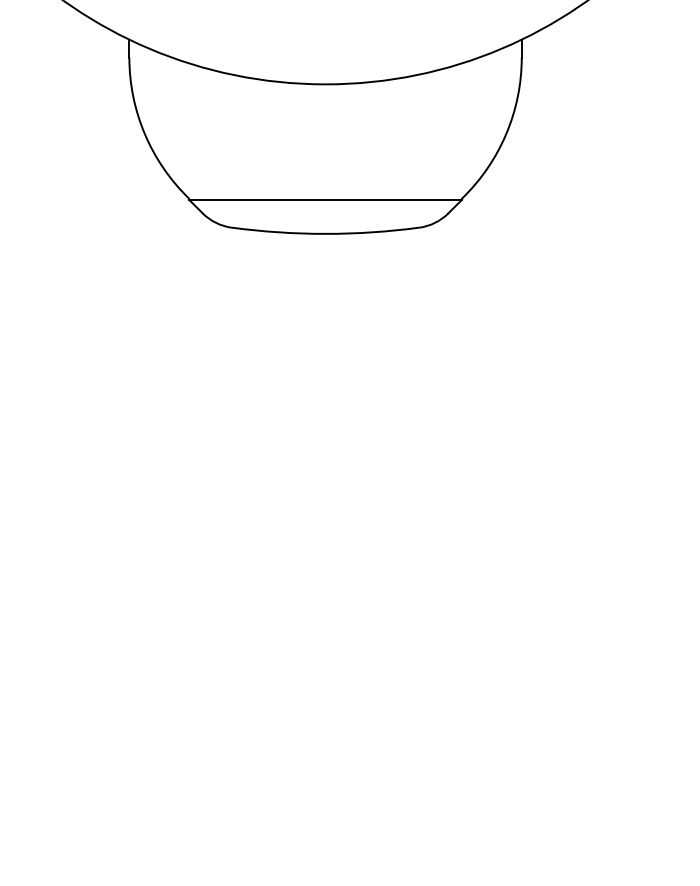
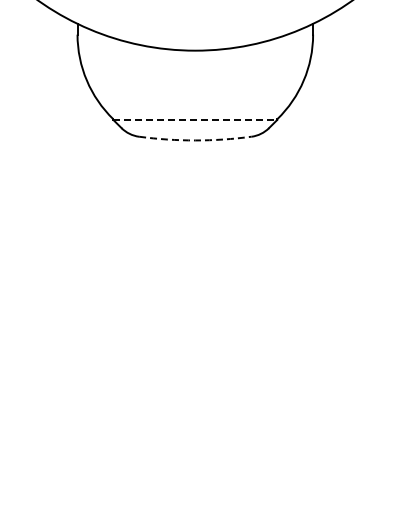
line: (325, 198) -> (195, 119), solid -> dashed
arc: (325, 233) -> (195, 140), solid -> dashed

